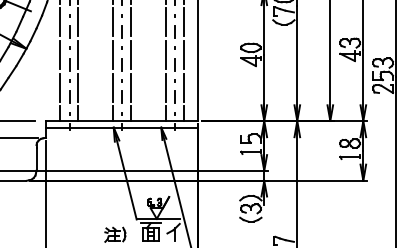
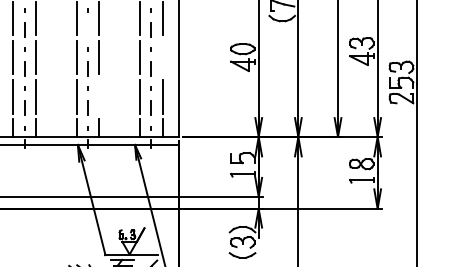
line: (121, 31) -> (87, 29), removed
line: (184, 54) -> (162, 57), removed
line: (131, 87) -> (99, 96), removed

